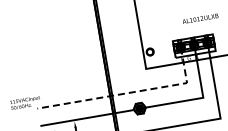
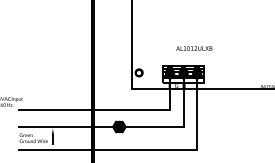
line: (130, 92) -> (112, 109), dashed -> solid

